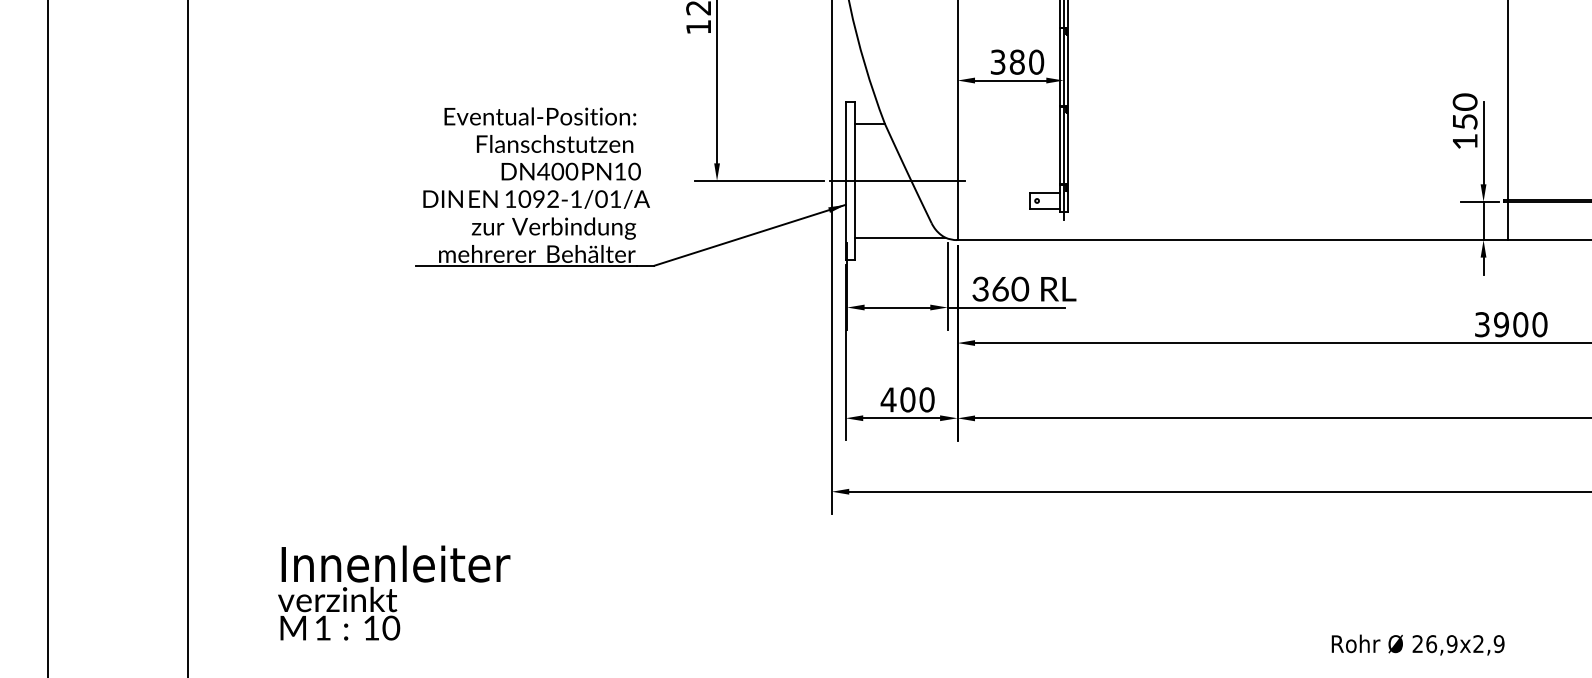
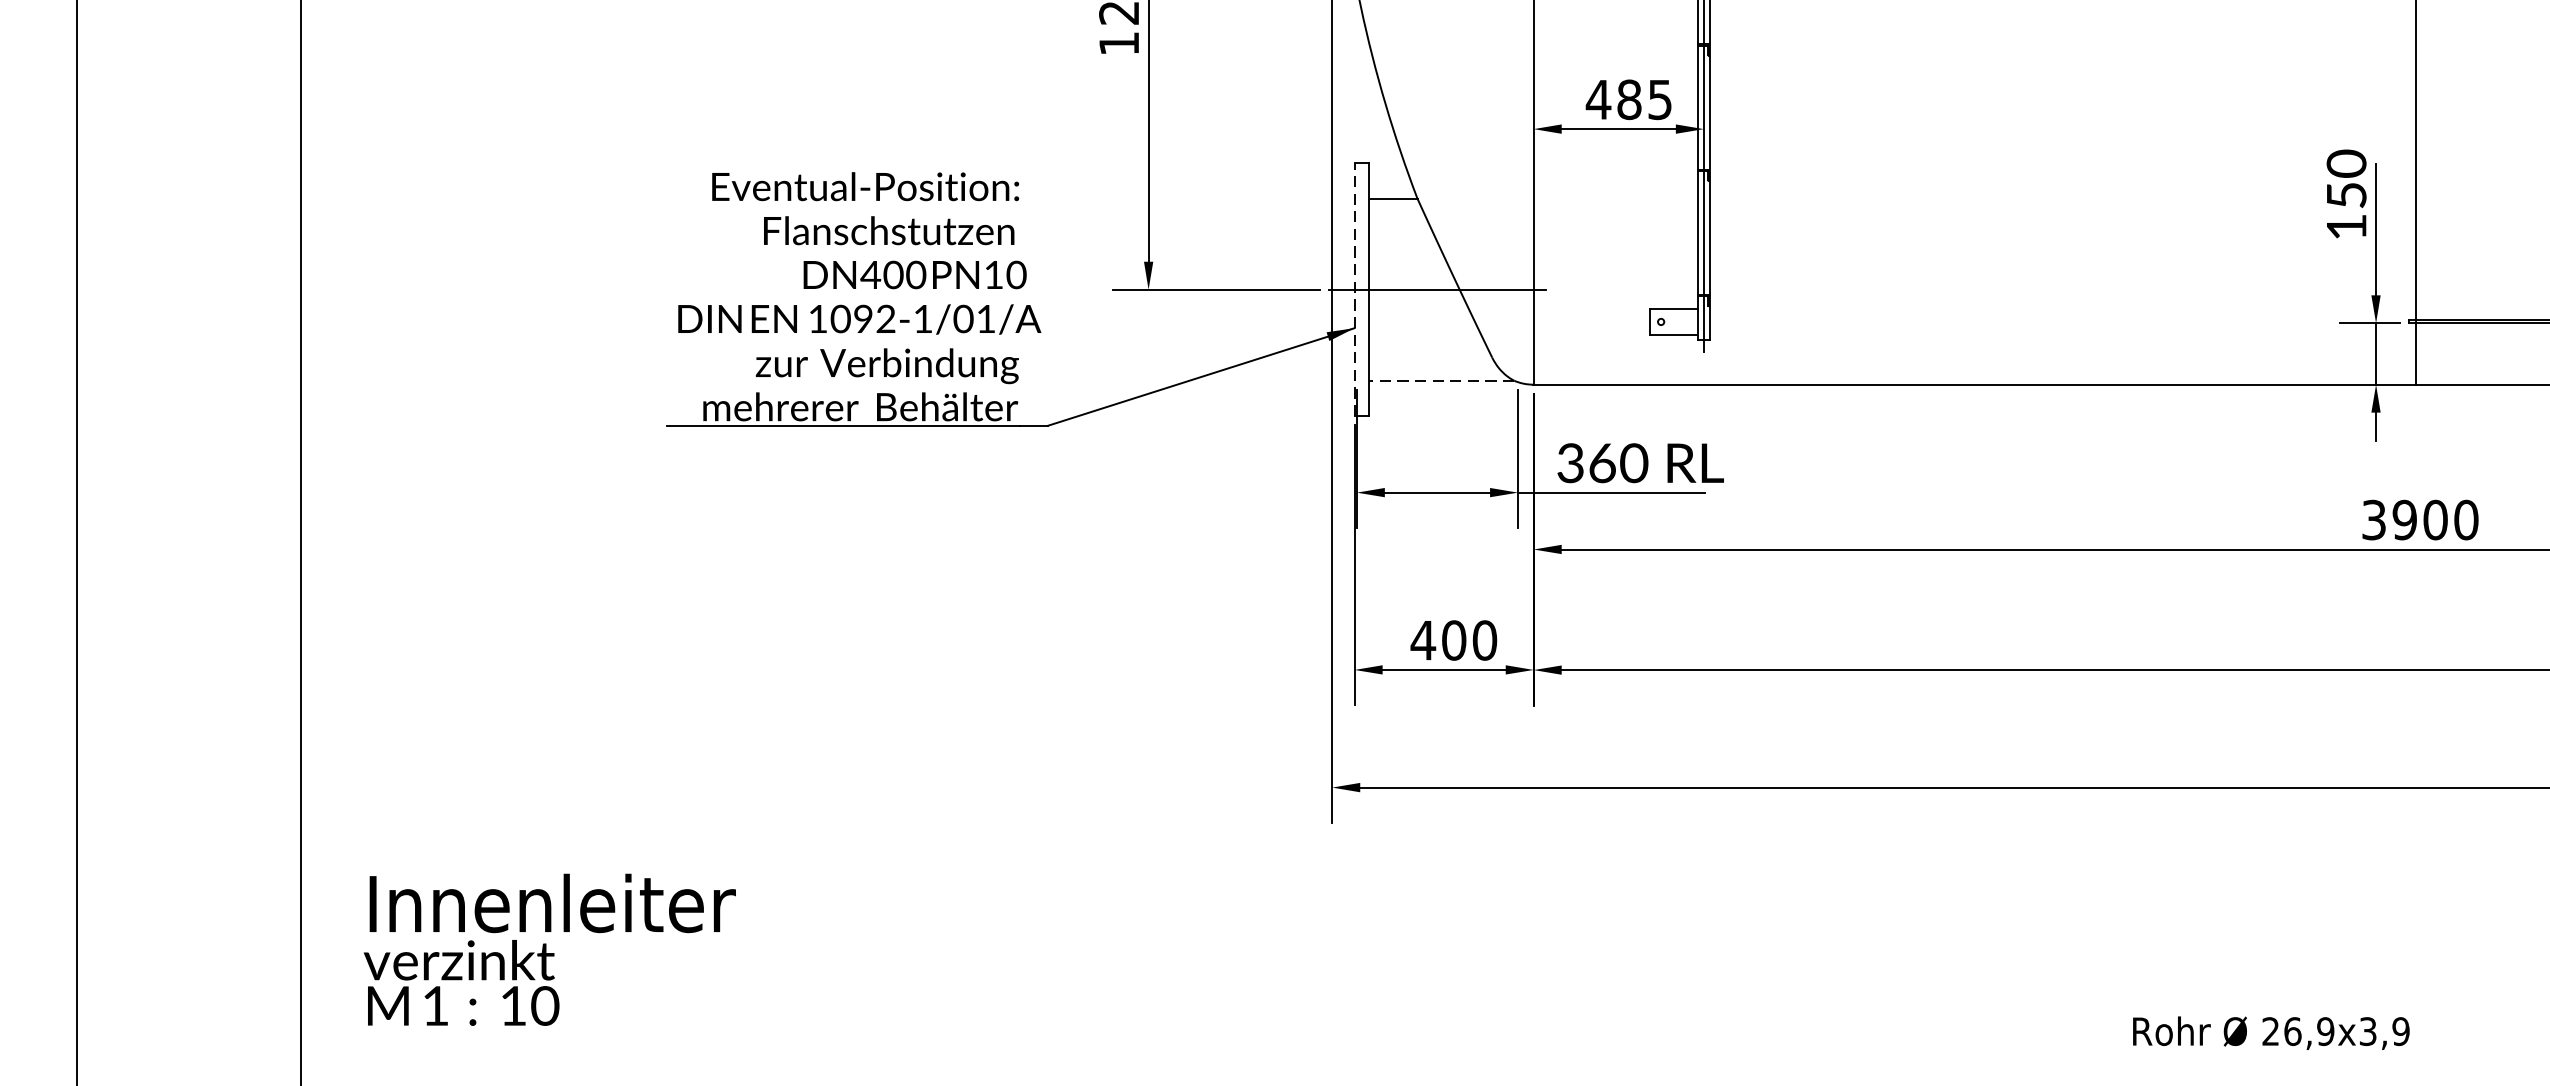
text: (1017, 61) -> (1629, 98), 380 -> 485
line: (845, 180) -> (1354, 289), solid -> dashed
line: (899, 237) -> (1440, 380), solid -> dashed
text: (394, 592) -> (550, 948), moved
text: (1478, 644) -> (2367, 1032), 26,9x2,9 -> 26,9x3,9

